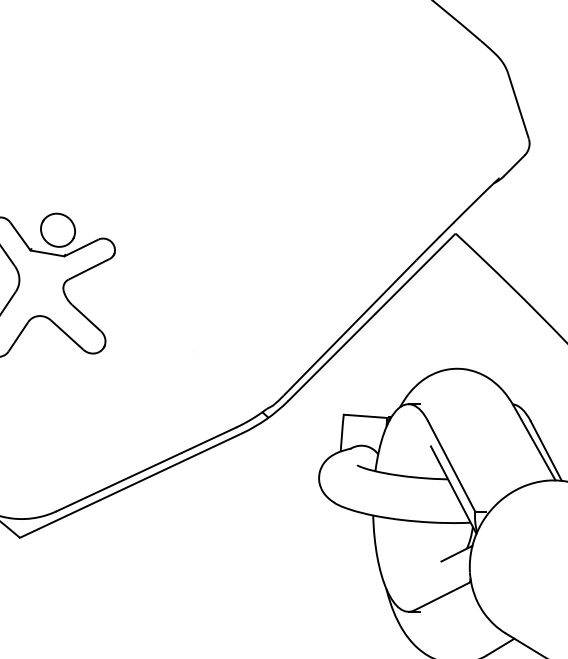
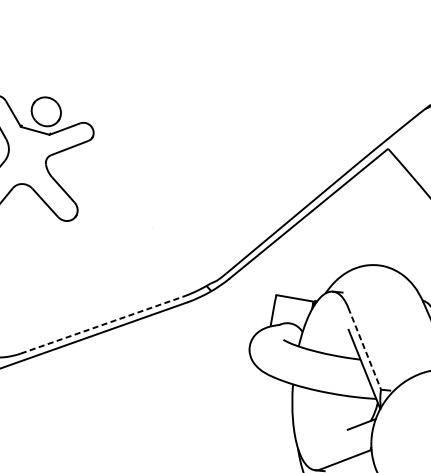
line: (451, 466) -> (364, 348), solid -> dashed
line: (146, 469) -> (101, 325), solid -> dashed

